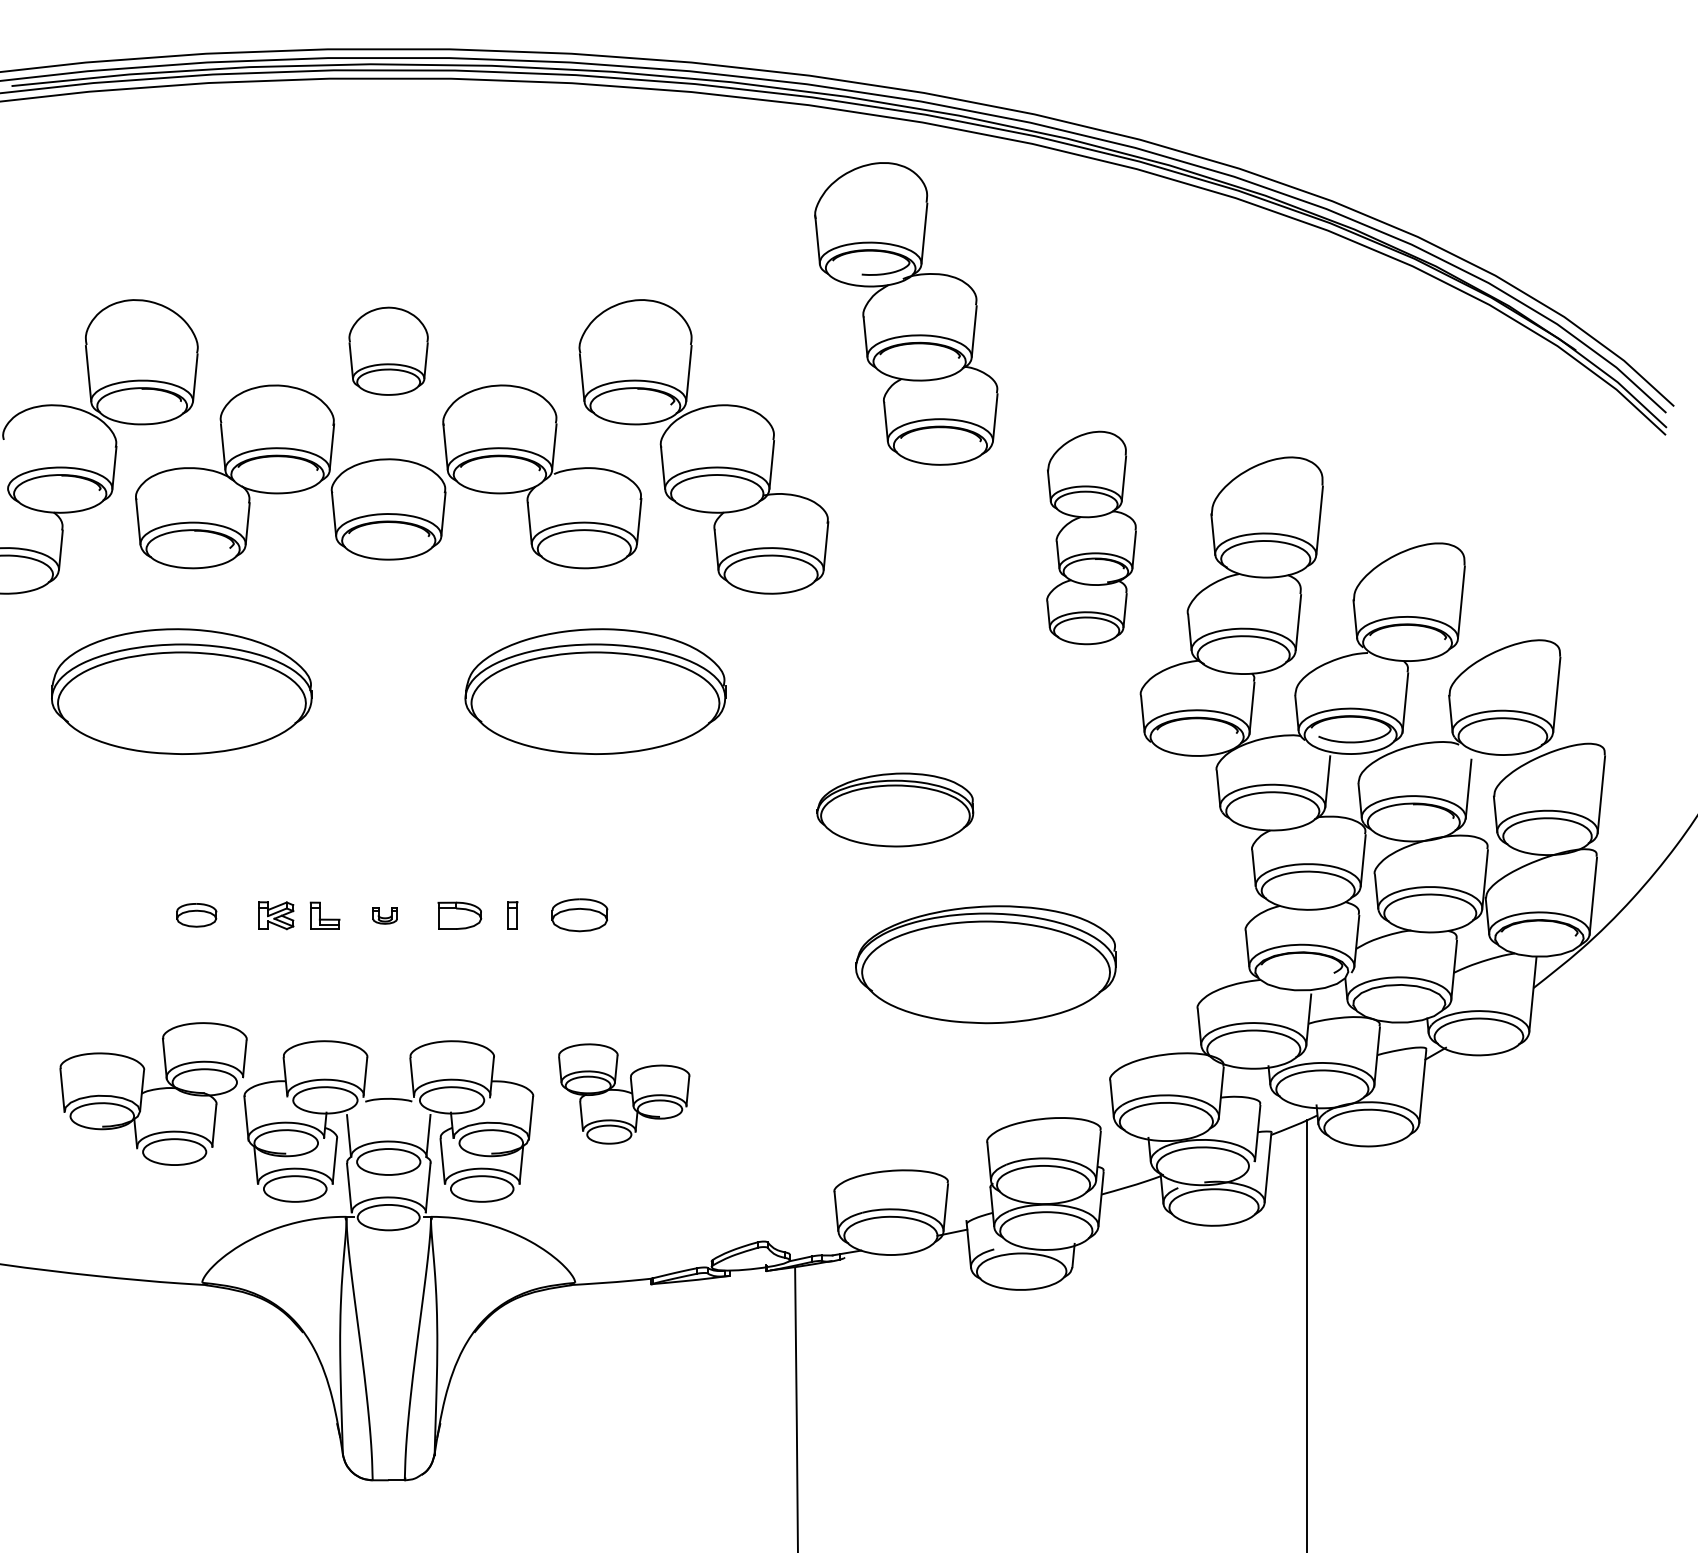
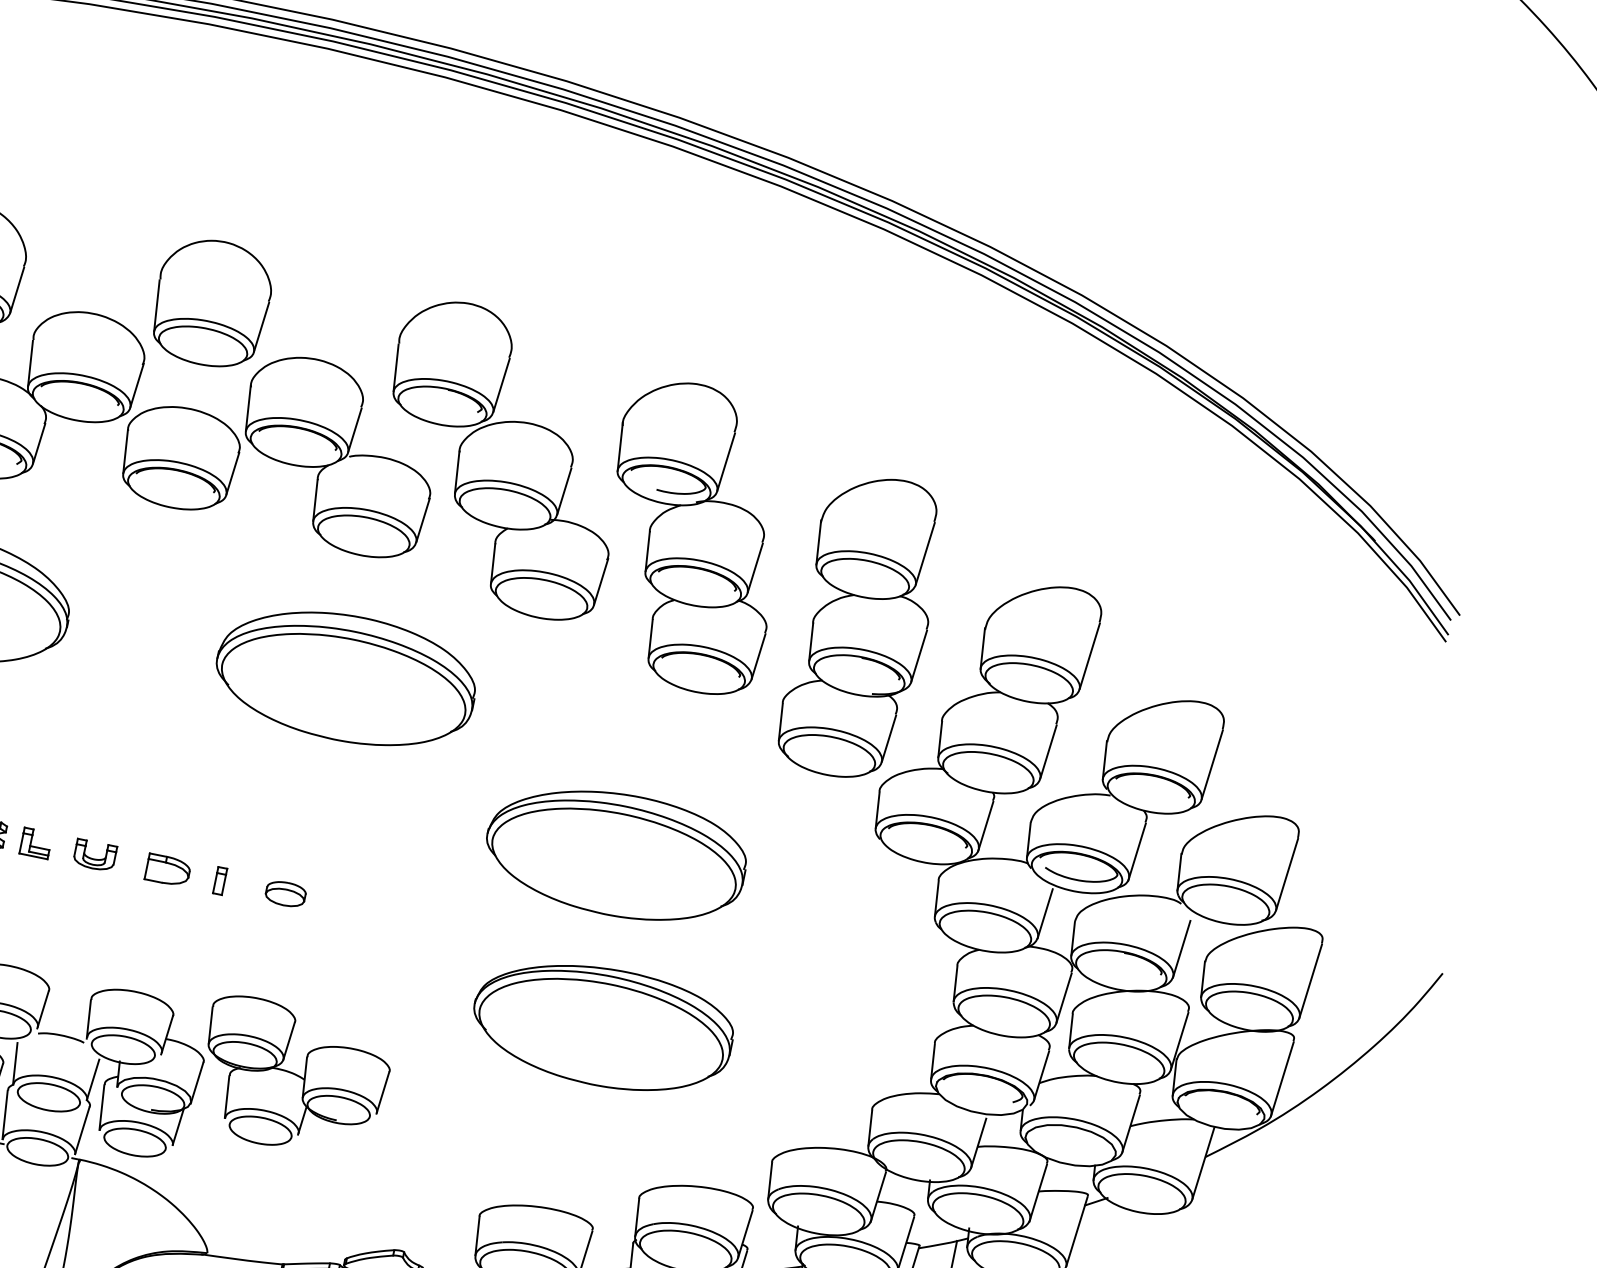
part: (906, 313) -> (692, 536), moved
part: (388, 351) -> (211, 303), size x1.43
part: (1091, 537) -> (862, 626), size x1.43
part: (895, 809) -> (616, 853), size x1.67
part: (384, 915) -> (94, 855), size x1.67
part: (579, 915) -> (285, 894), size x0.71
part: (985, 964) -> (602, 1026), moved
part: (624, 1093) -> (293, 1077), size x1.43

